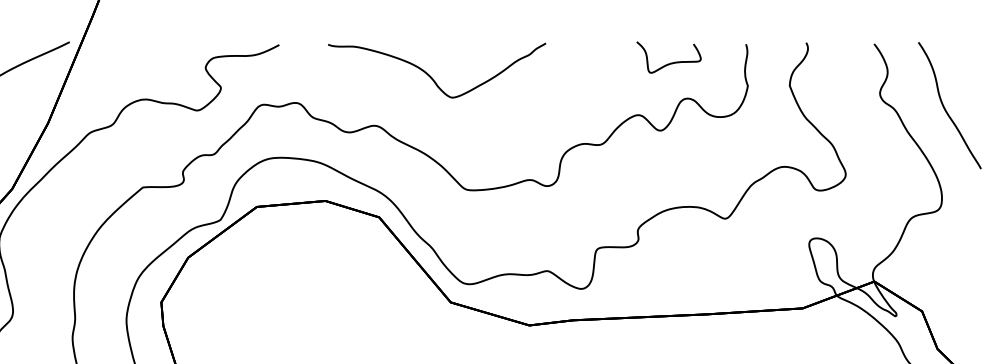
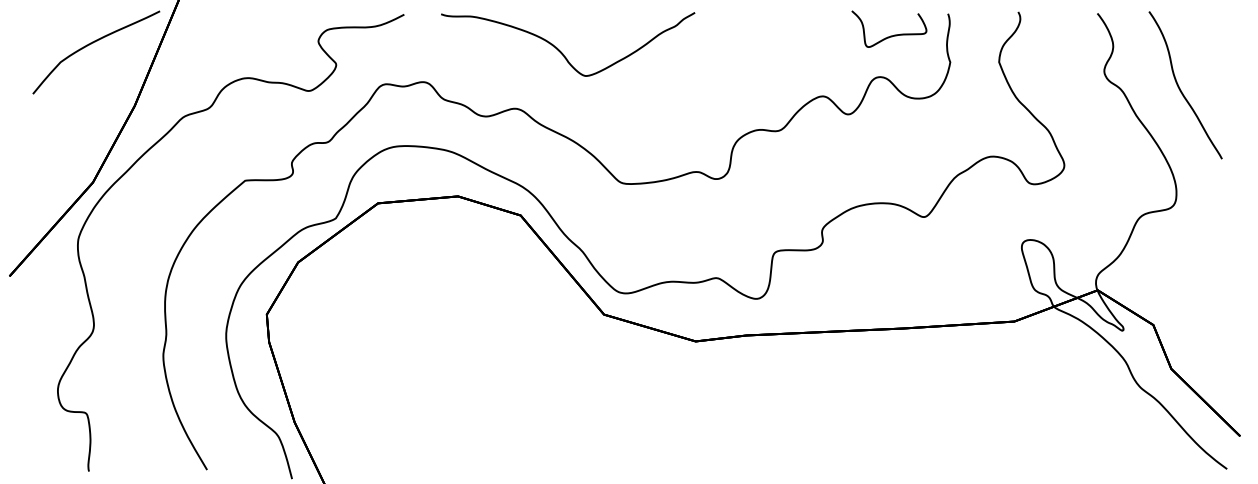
curve: (669, 62) -> (890, 35), moved
curve: (431, 76) -> (561, 51), moved

